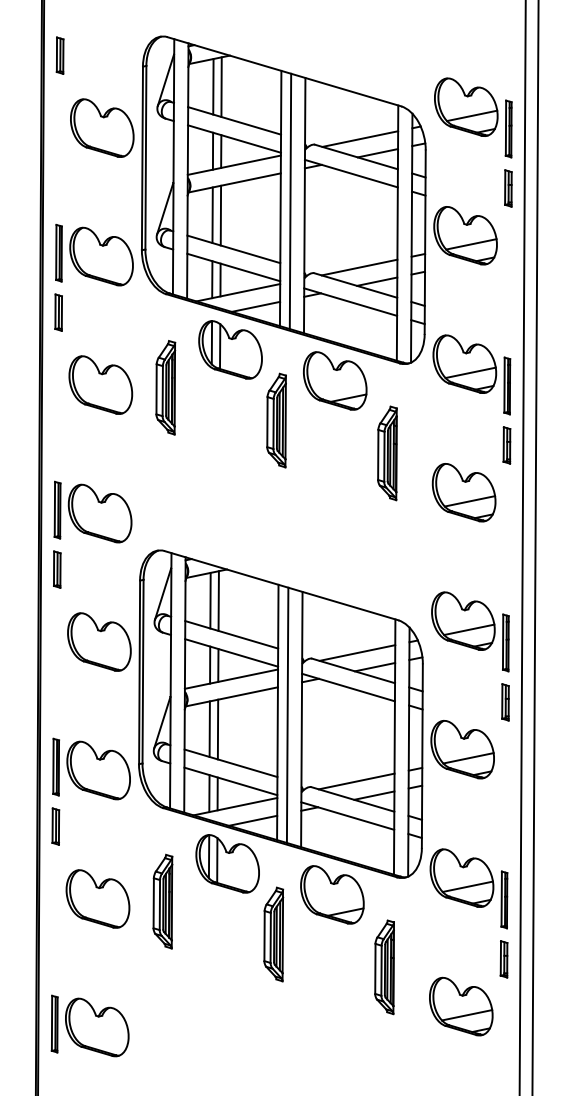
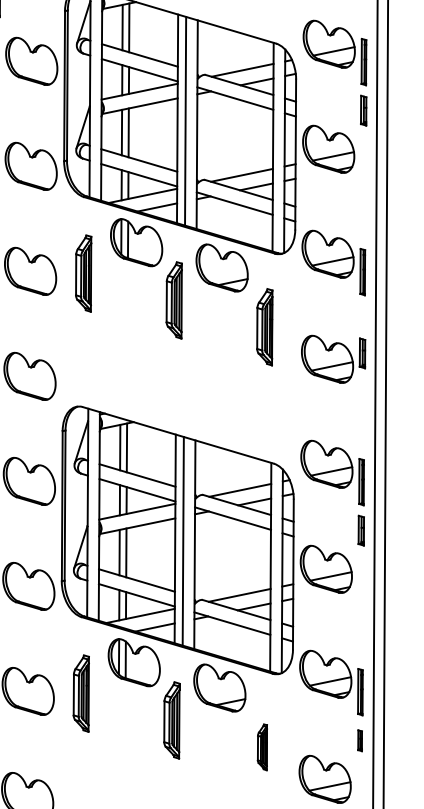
part: (506, 445) -> (362, 353), moved
part: (503, 959) -> (359, 740), size x0.7
part: (384, 967) -> (262, 747), size x0.6

